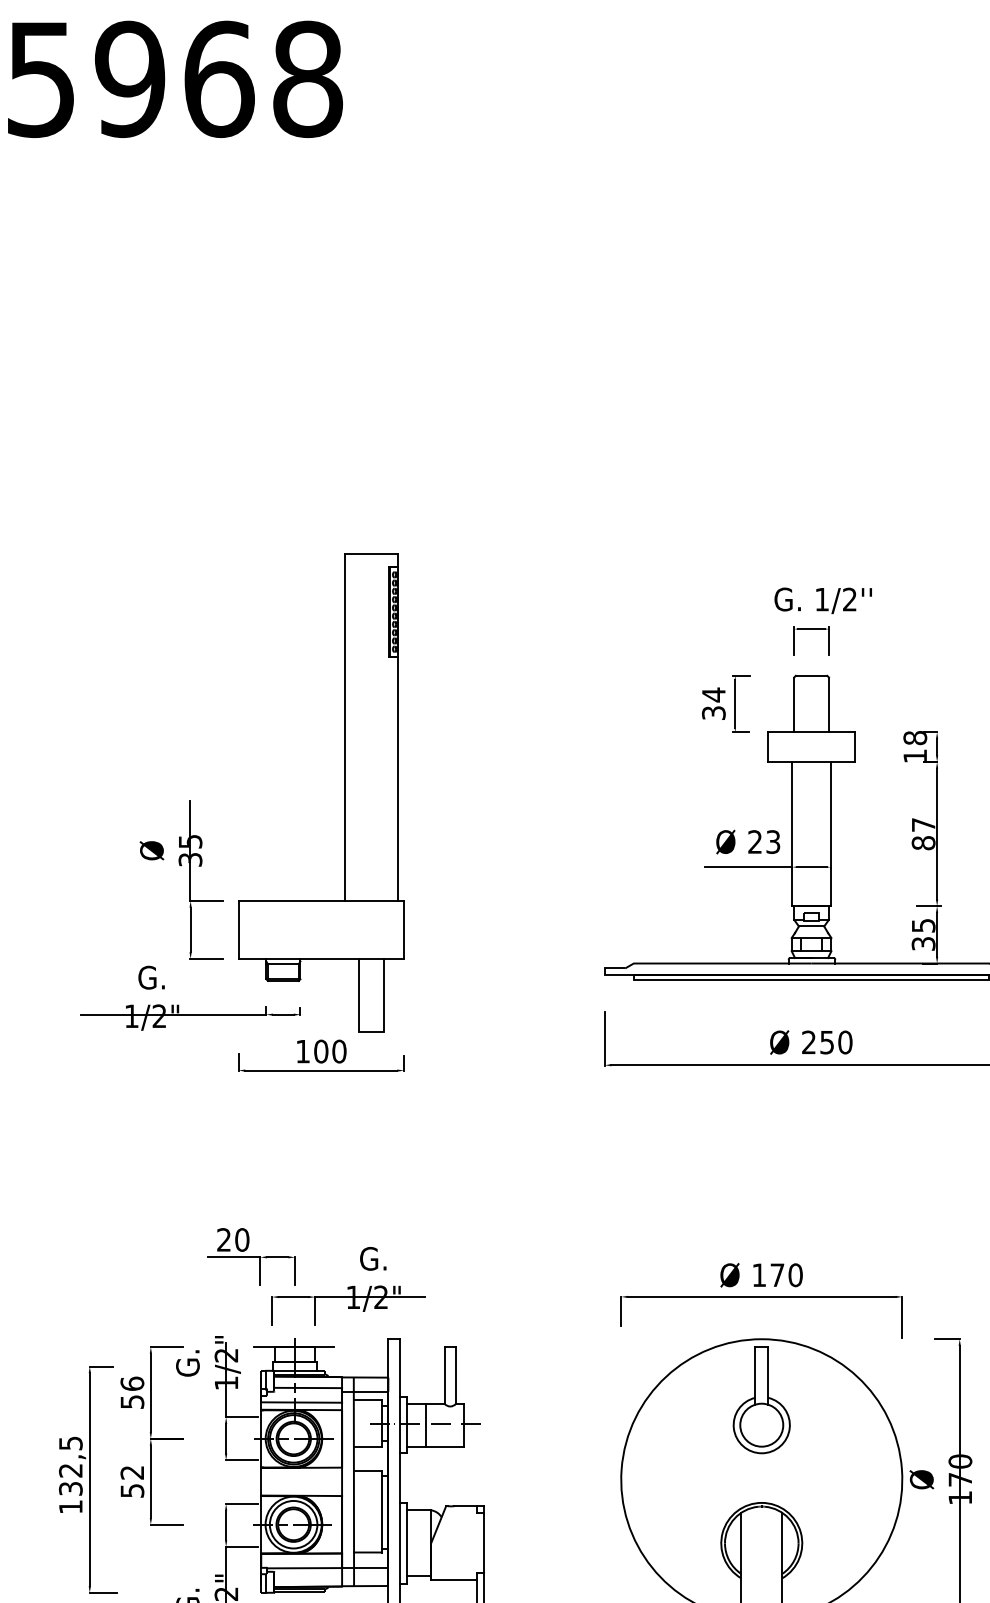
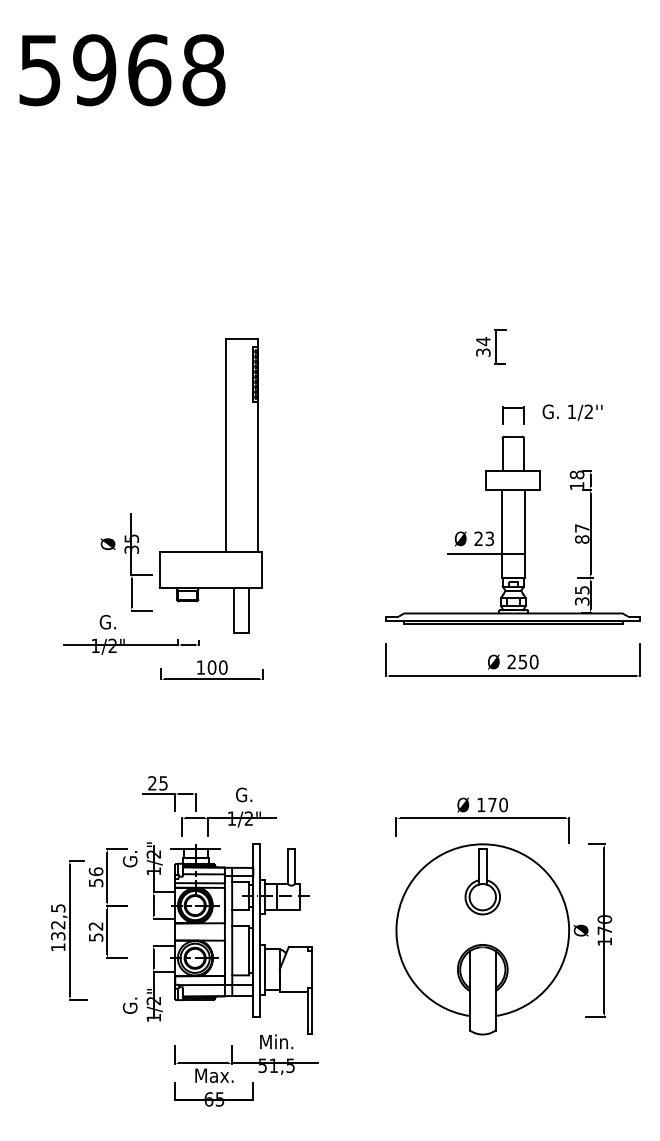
text: (823, 600) -> (572, 412), moved
part: (727, 703) -> (491, 346), moved
part: (344, 792) -> (225, 485), moved
text: (242, 1240) -> (163, 783), 20 -> 25

